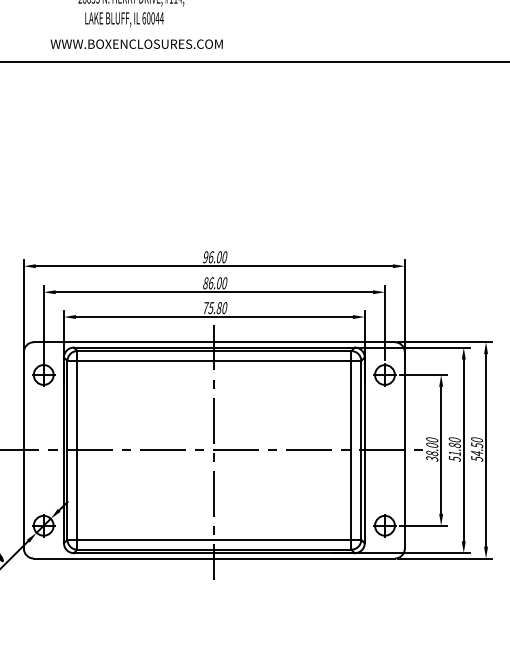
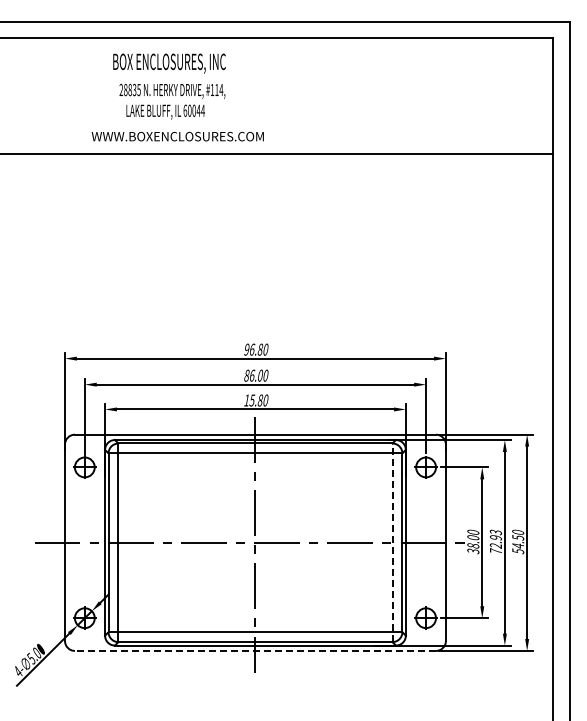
text: (219, 258) -> (260, 350), 96.00 -> 96.80
text: (206, 308) -> (247, 400), 75.80 -> 15.80
text: (454, 449) -> (495, 541), 51.80 -> 72.93
line: (351, 450) -> (392, 542), solid -> dashed
line: (214, 558) -> (255, 650), solid -> dashed

